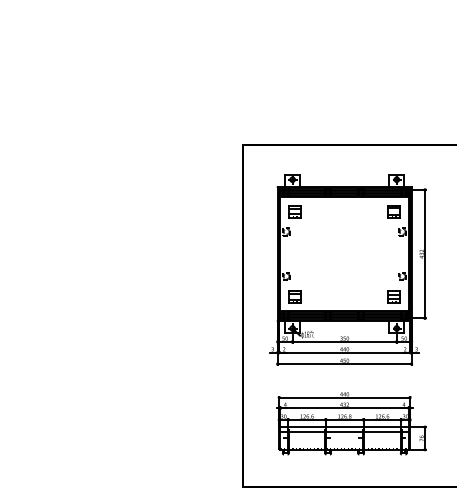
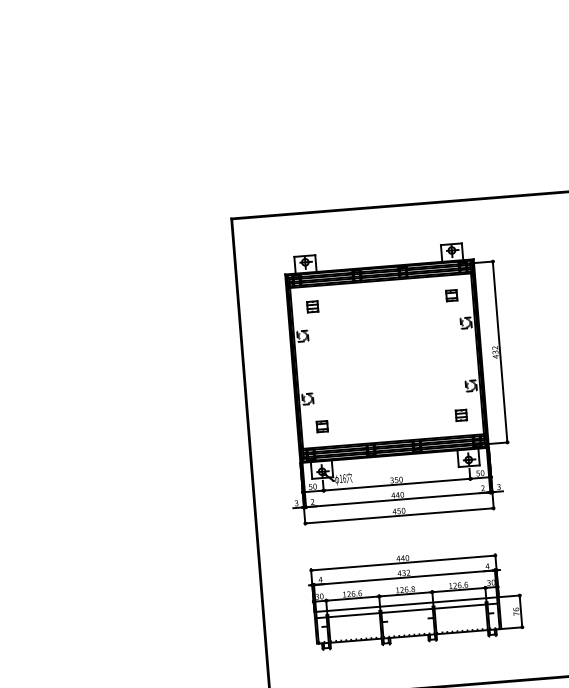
part: (295, 211) -> (312, 306), size x0.62
part: (393, 211) -> (450, 295), size x0.62
part: (295, 296) -> (322, 426), size x0.62
part: (393, 296) -> (460, 415), size x0.62

